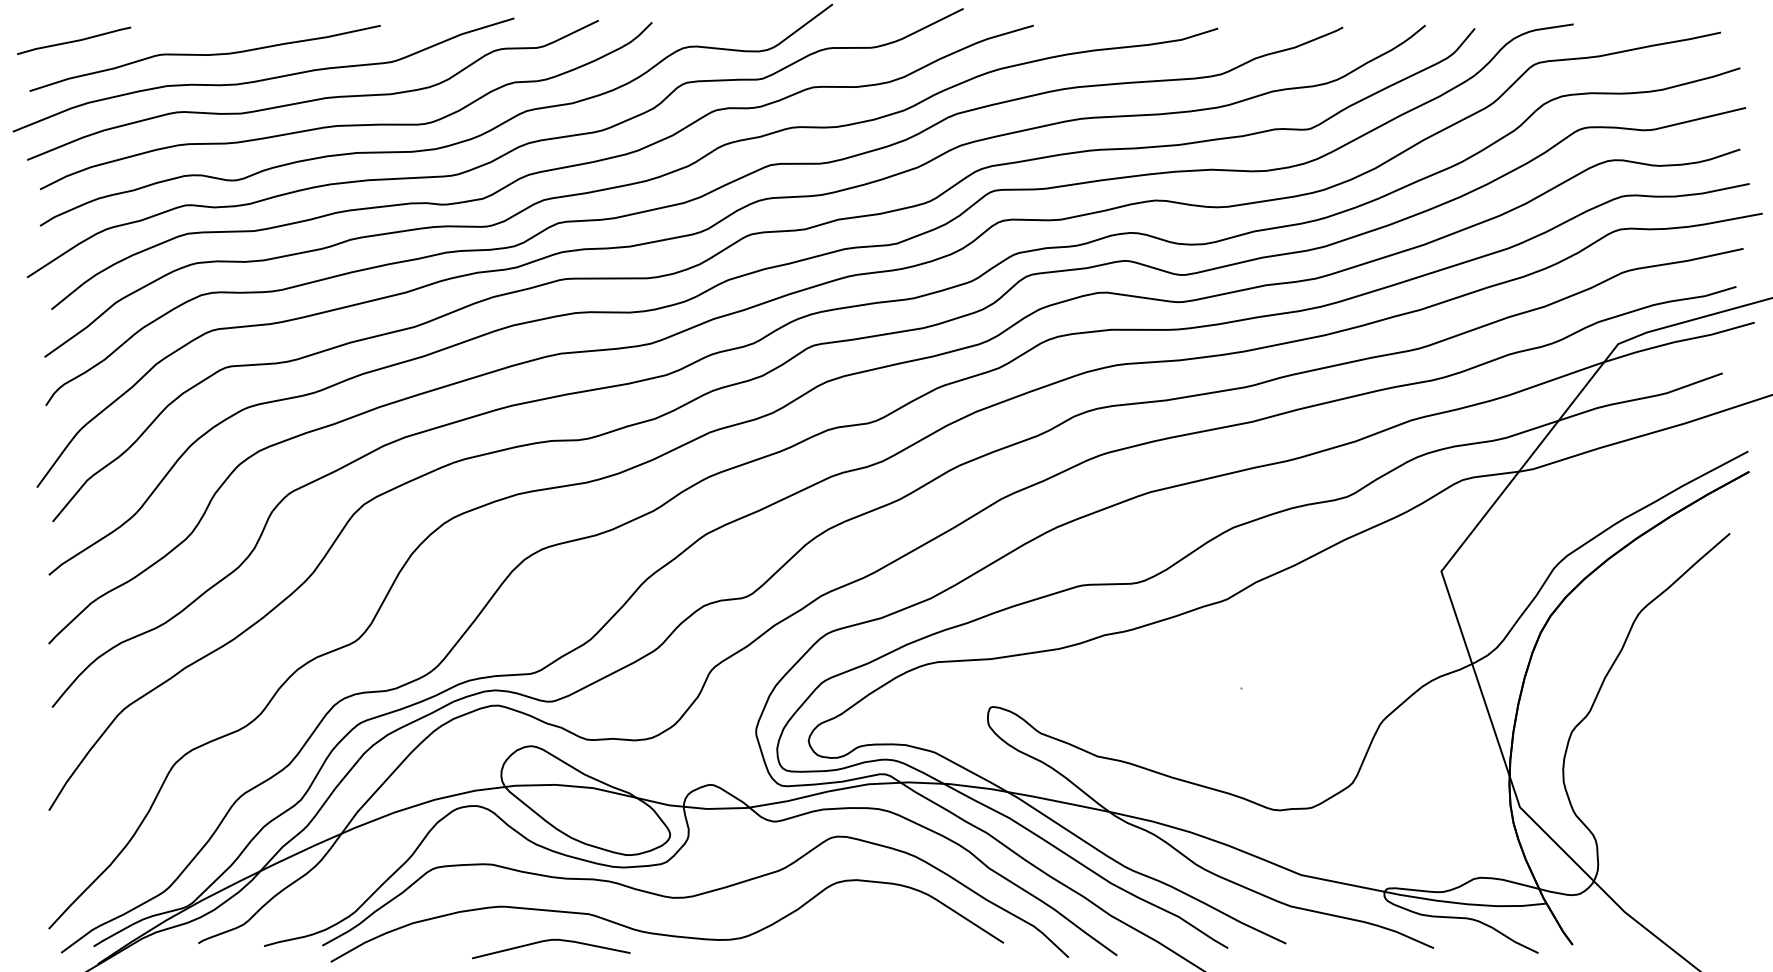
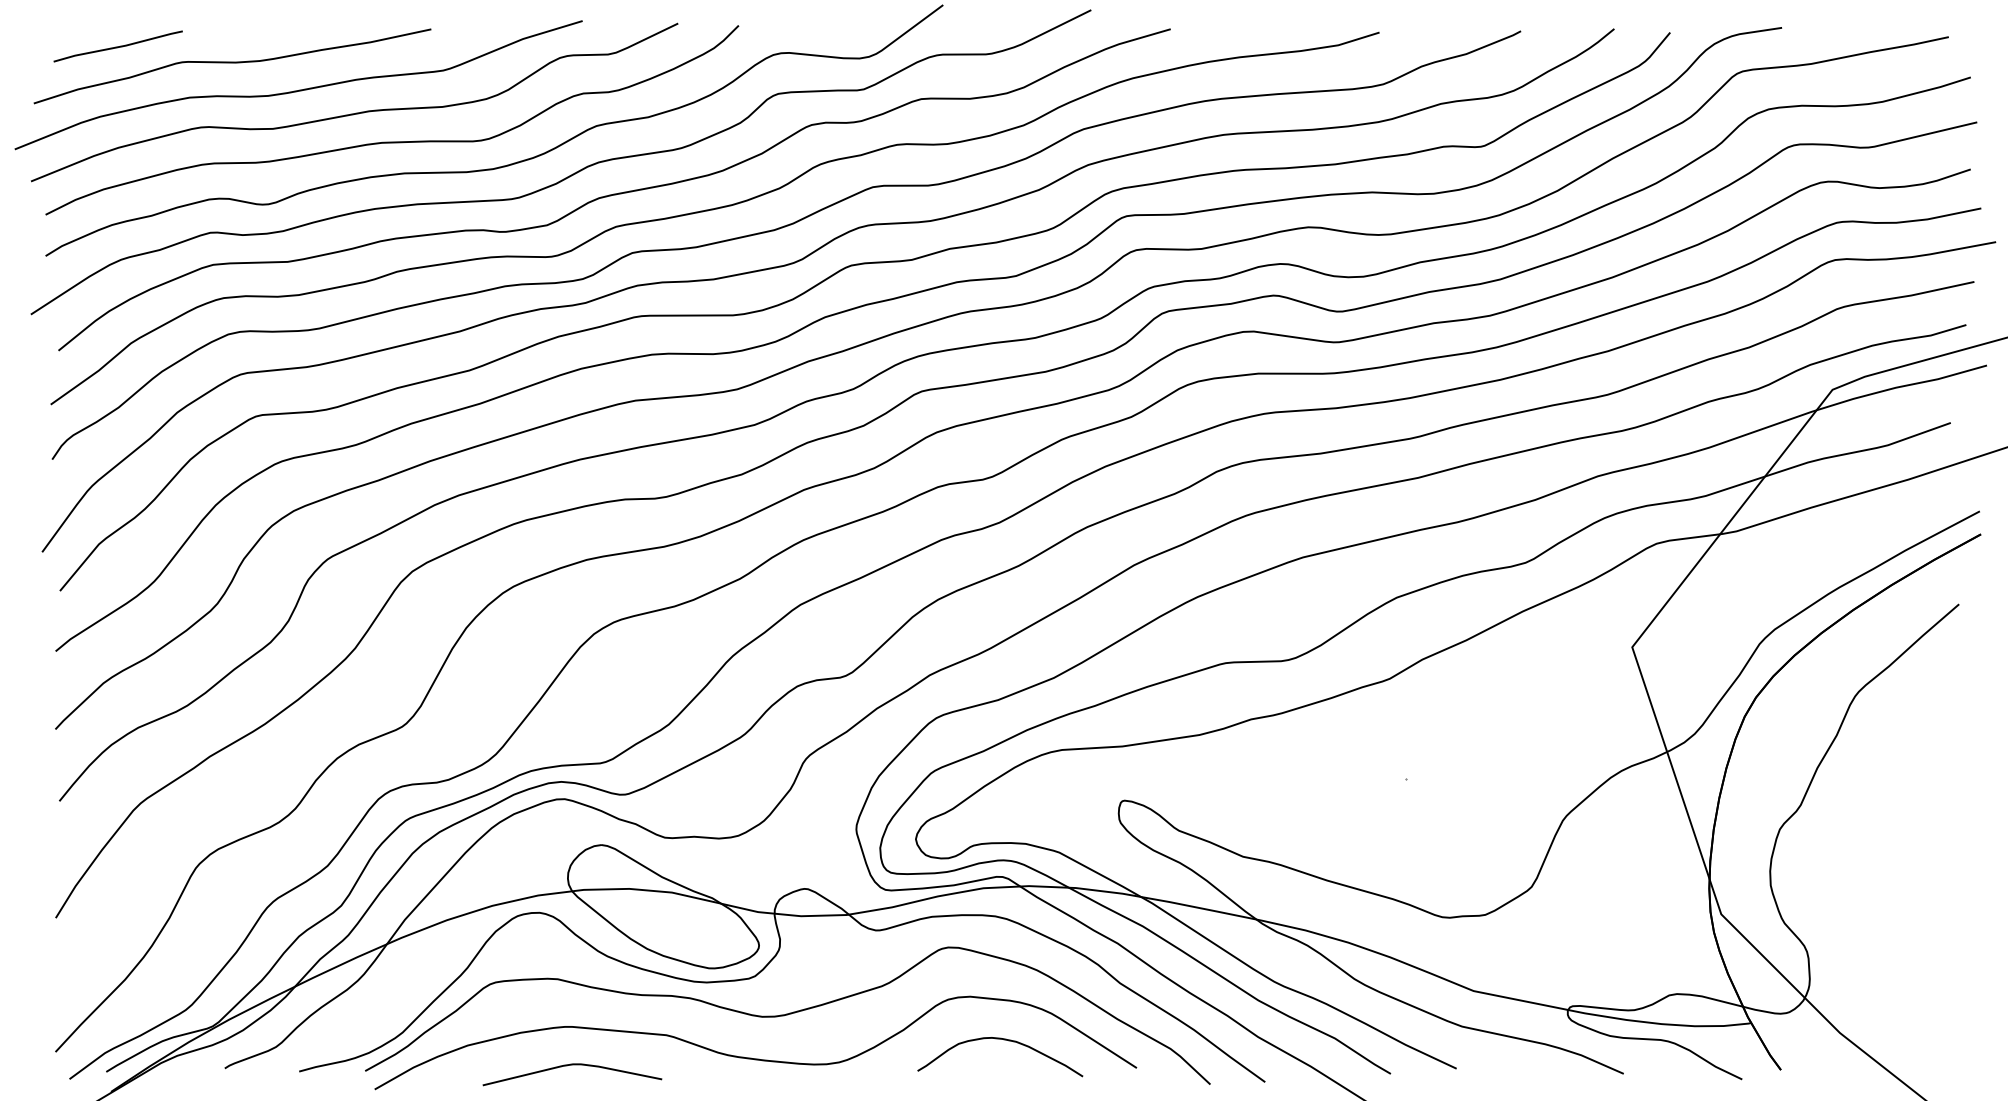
line: (73, 40) -> (117, 46), moved
curve: (886, 918) -> (1003, 1040), added
curve: (551, 940) -> (572, 1065), moved

